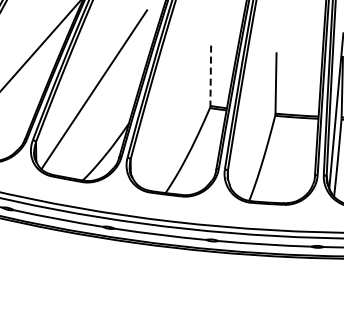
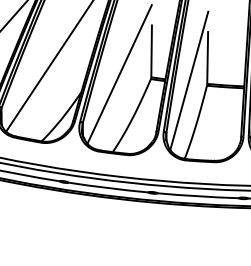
line: (210, 76) -> (151, 51), dashed -> solid
line: (173, 102) -> (119, 74), added
line: (254, 109) -> (189, 80), added

